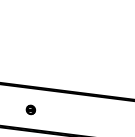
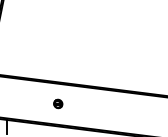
part: (31, 109) -> (58, 103), moved

